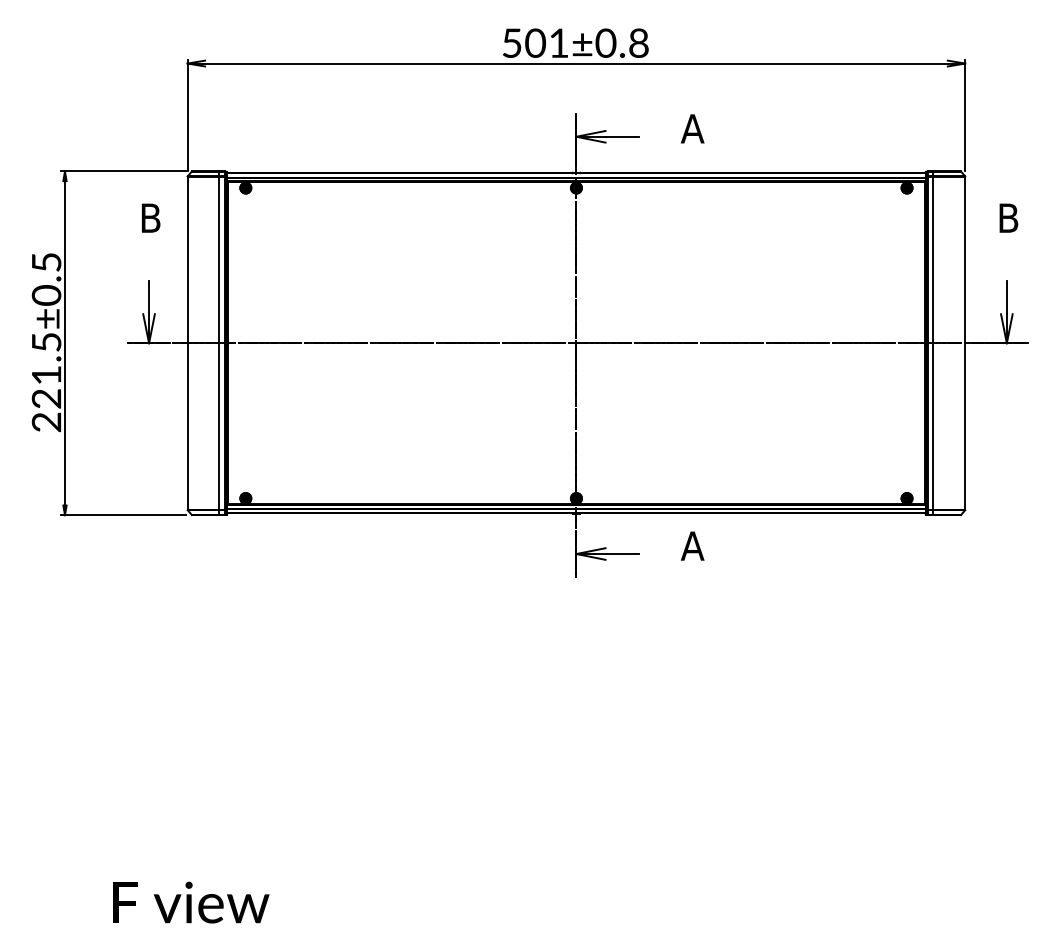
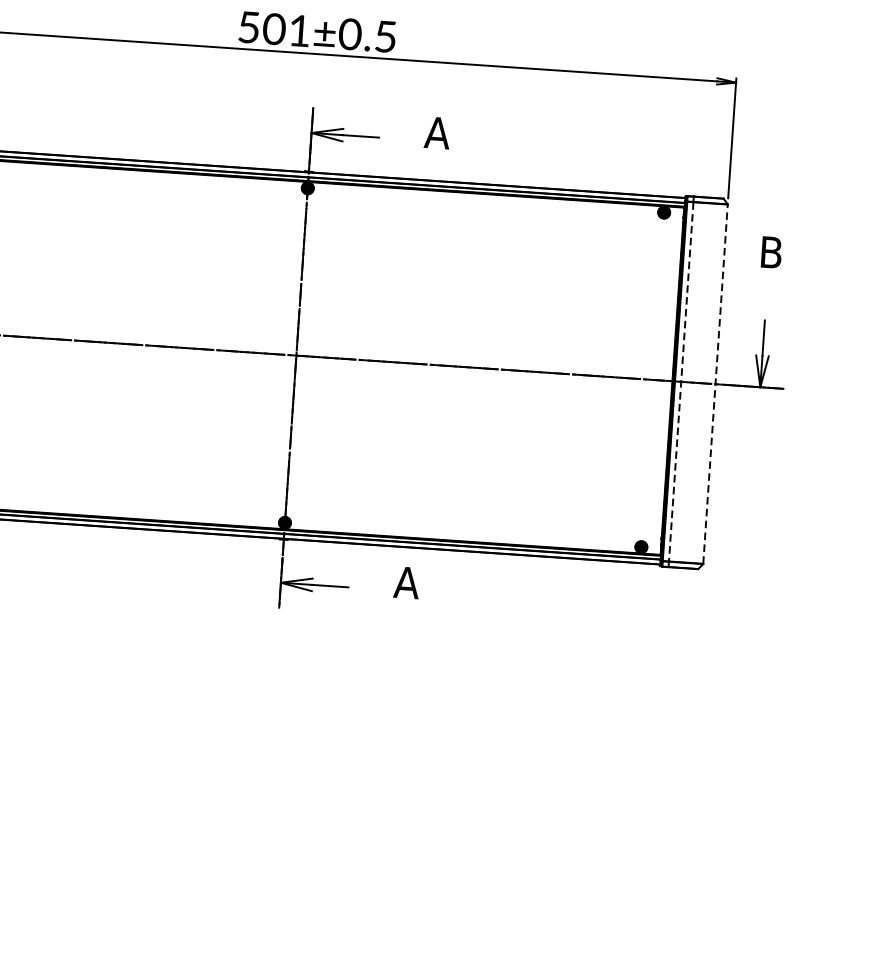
text: (638, 42) -> (385, 35), 501±0.8 -> 501±0.5
line: (933, 343) -> (681, 382), solid -> dashed
line: (965, 343) -> (715, 384), solid -> dashed

